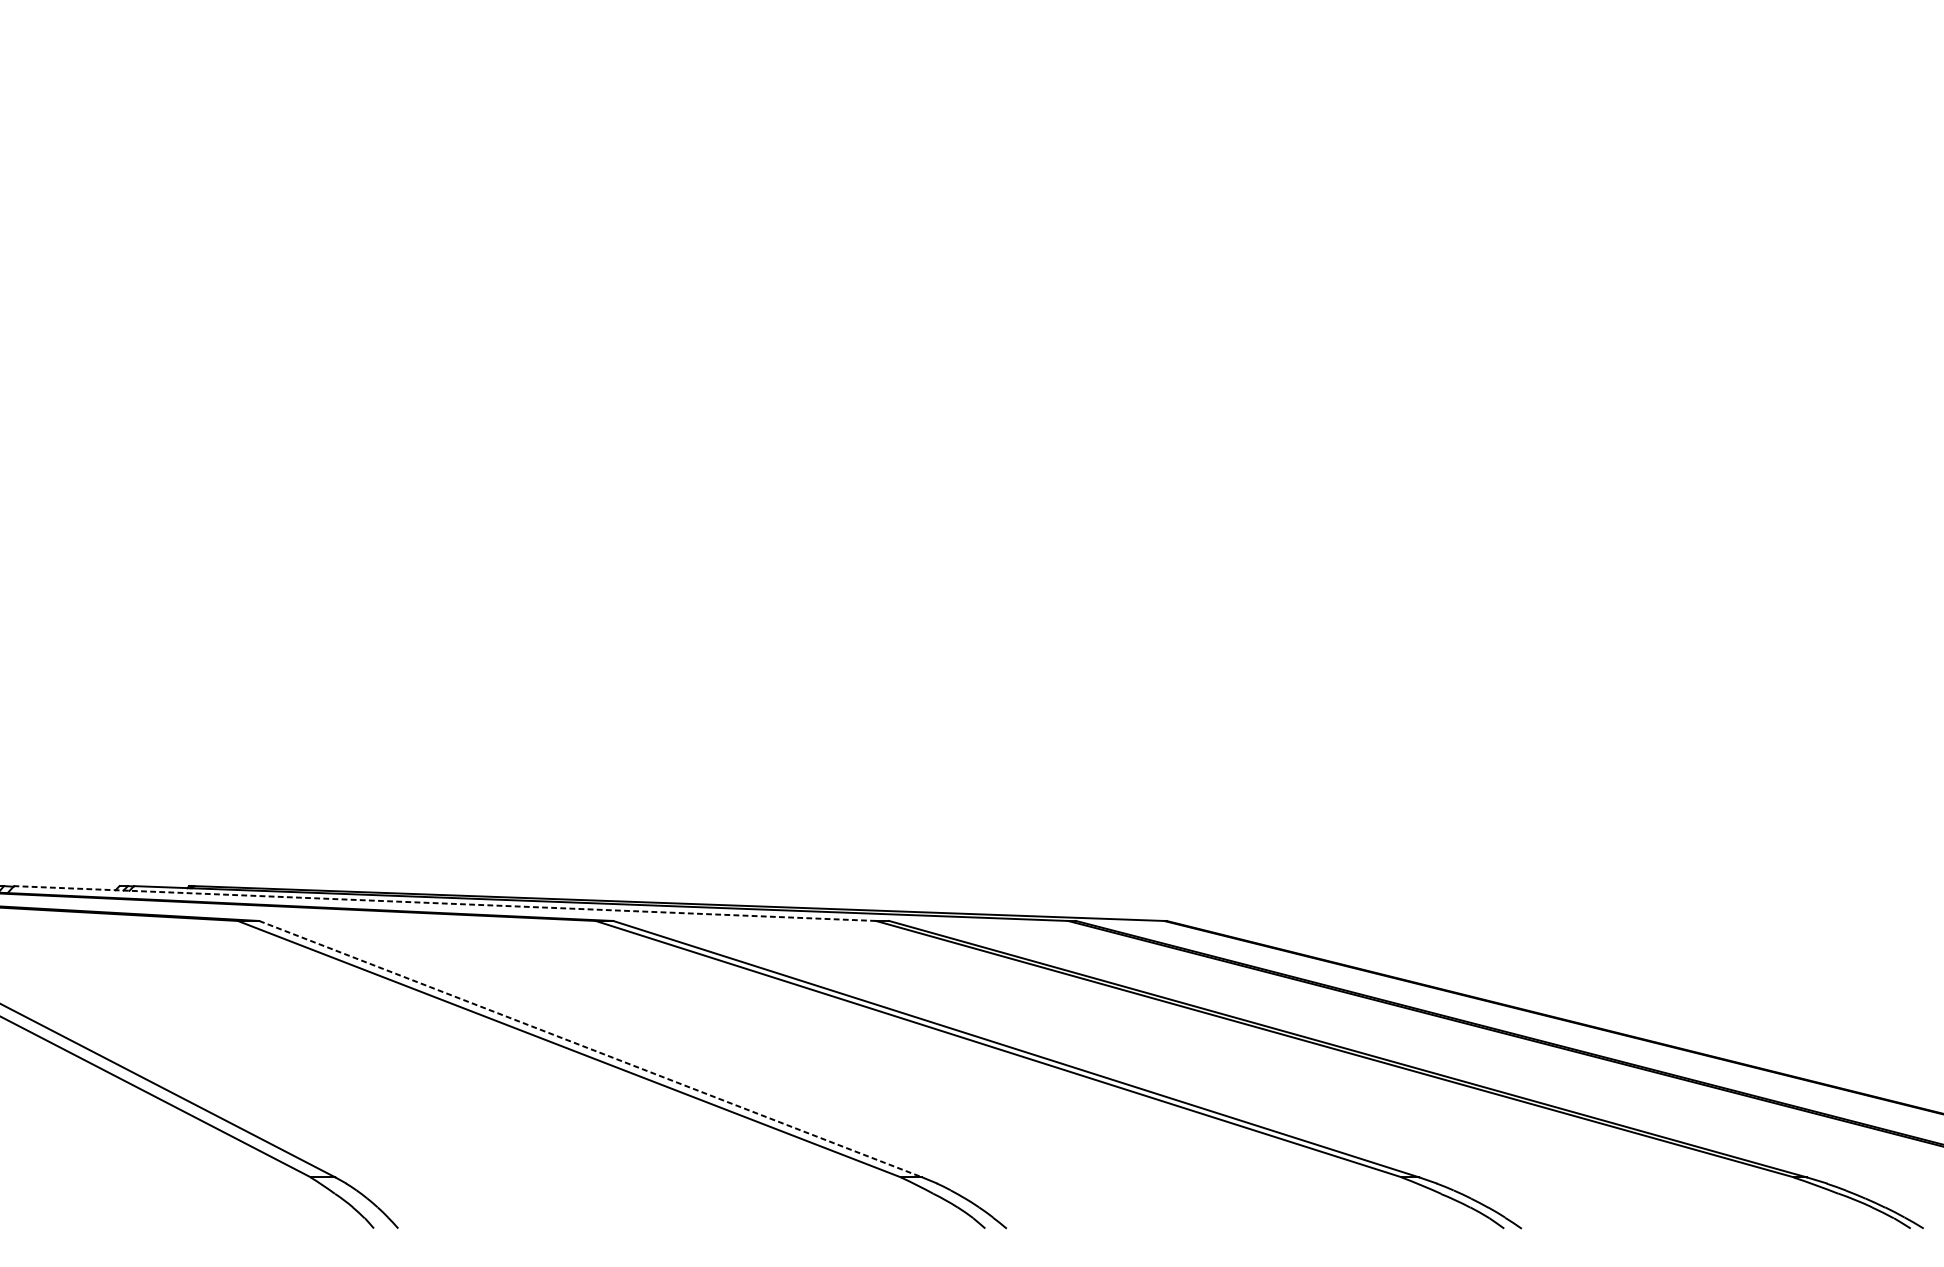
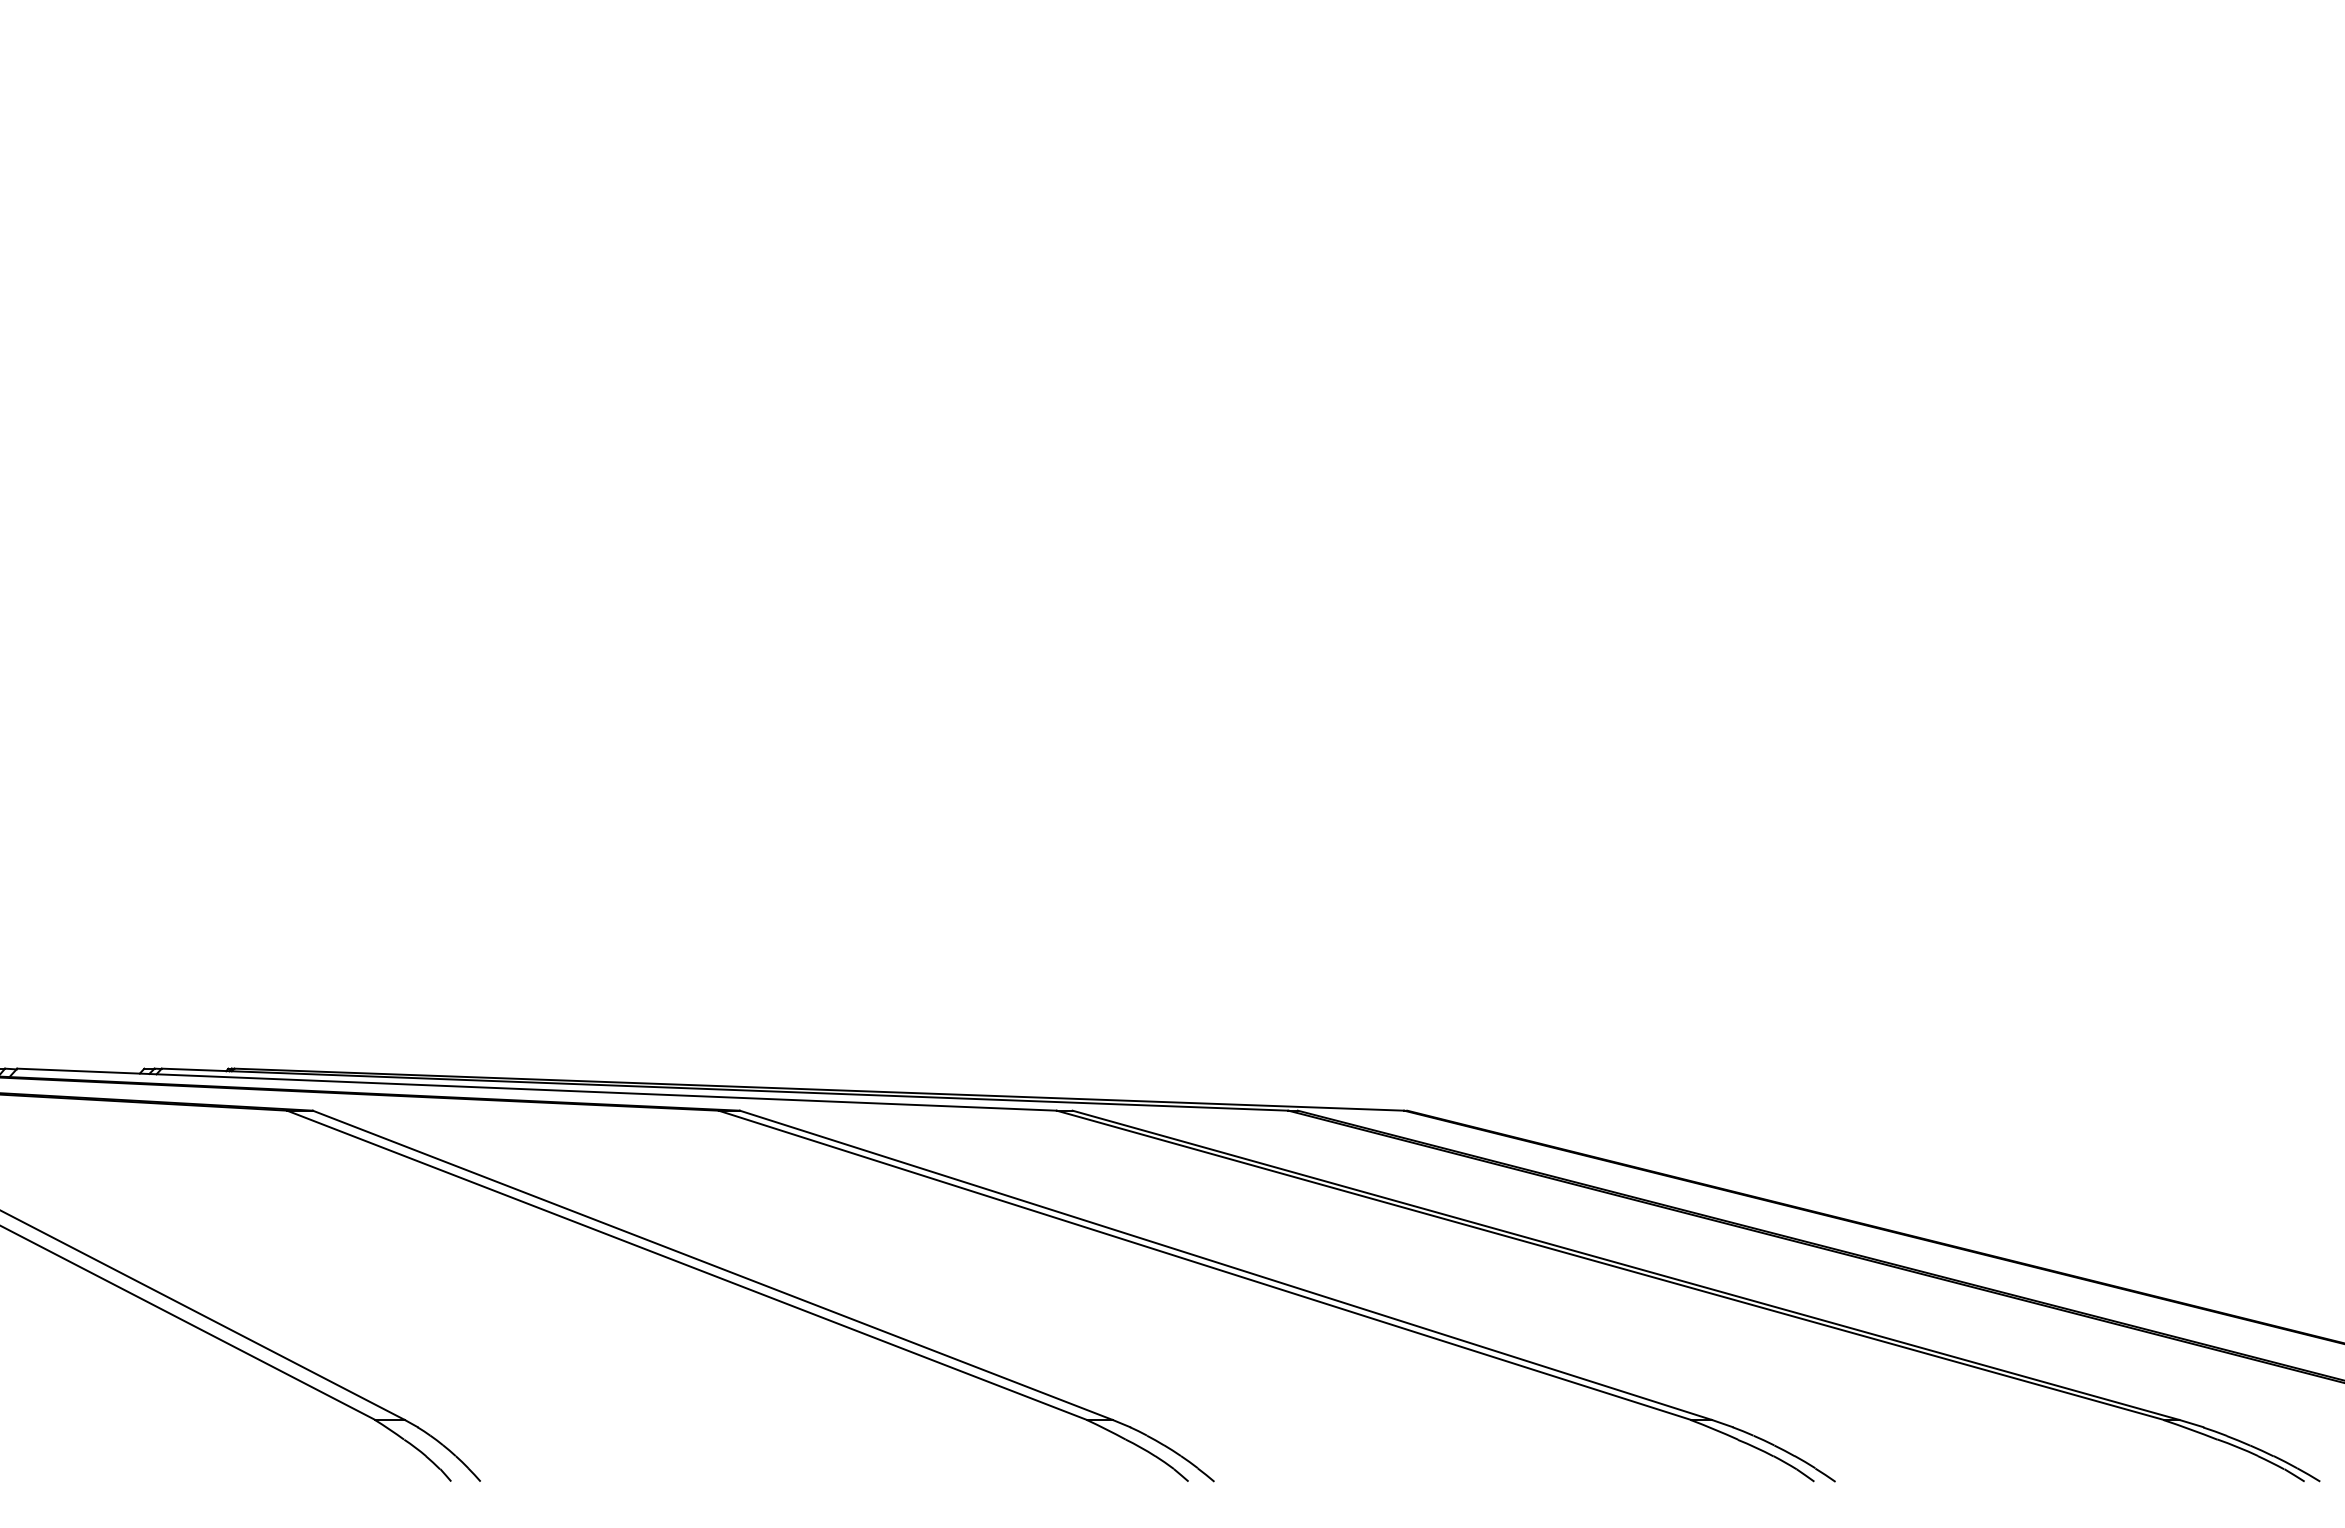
line: (444, 903) -> (536, 1089), dashed -> solid
line: (590, 1049) -> (712, 1265), dashed -> solid

